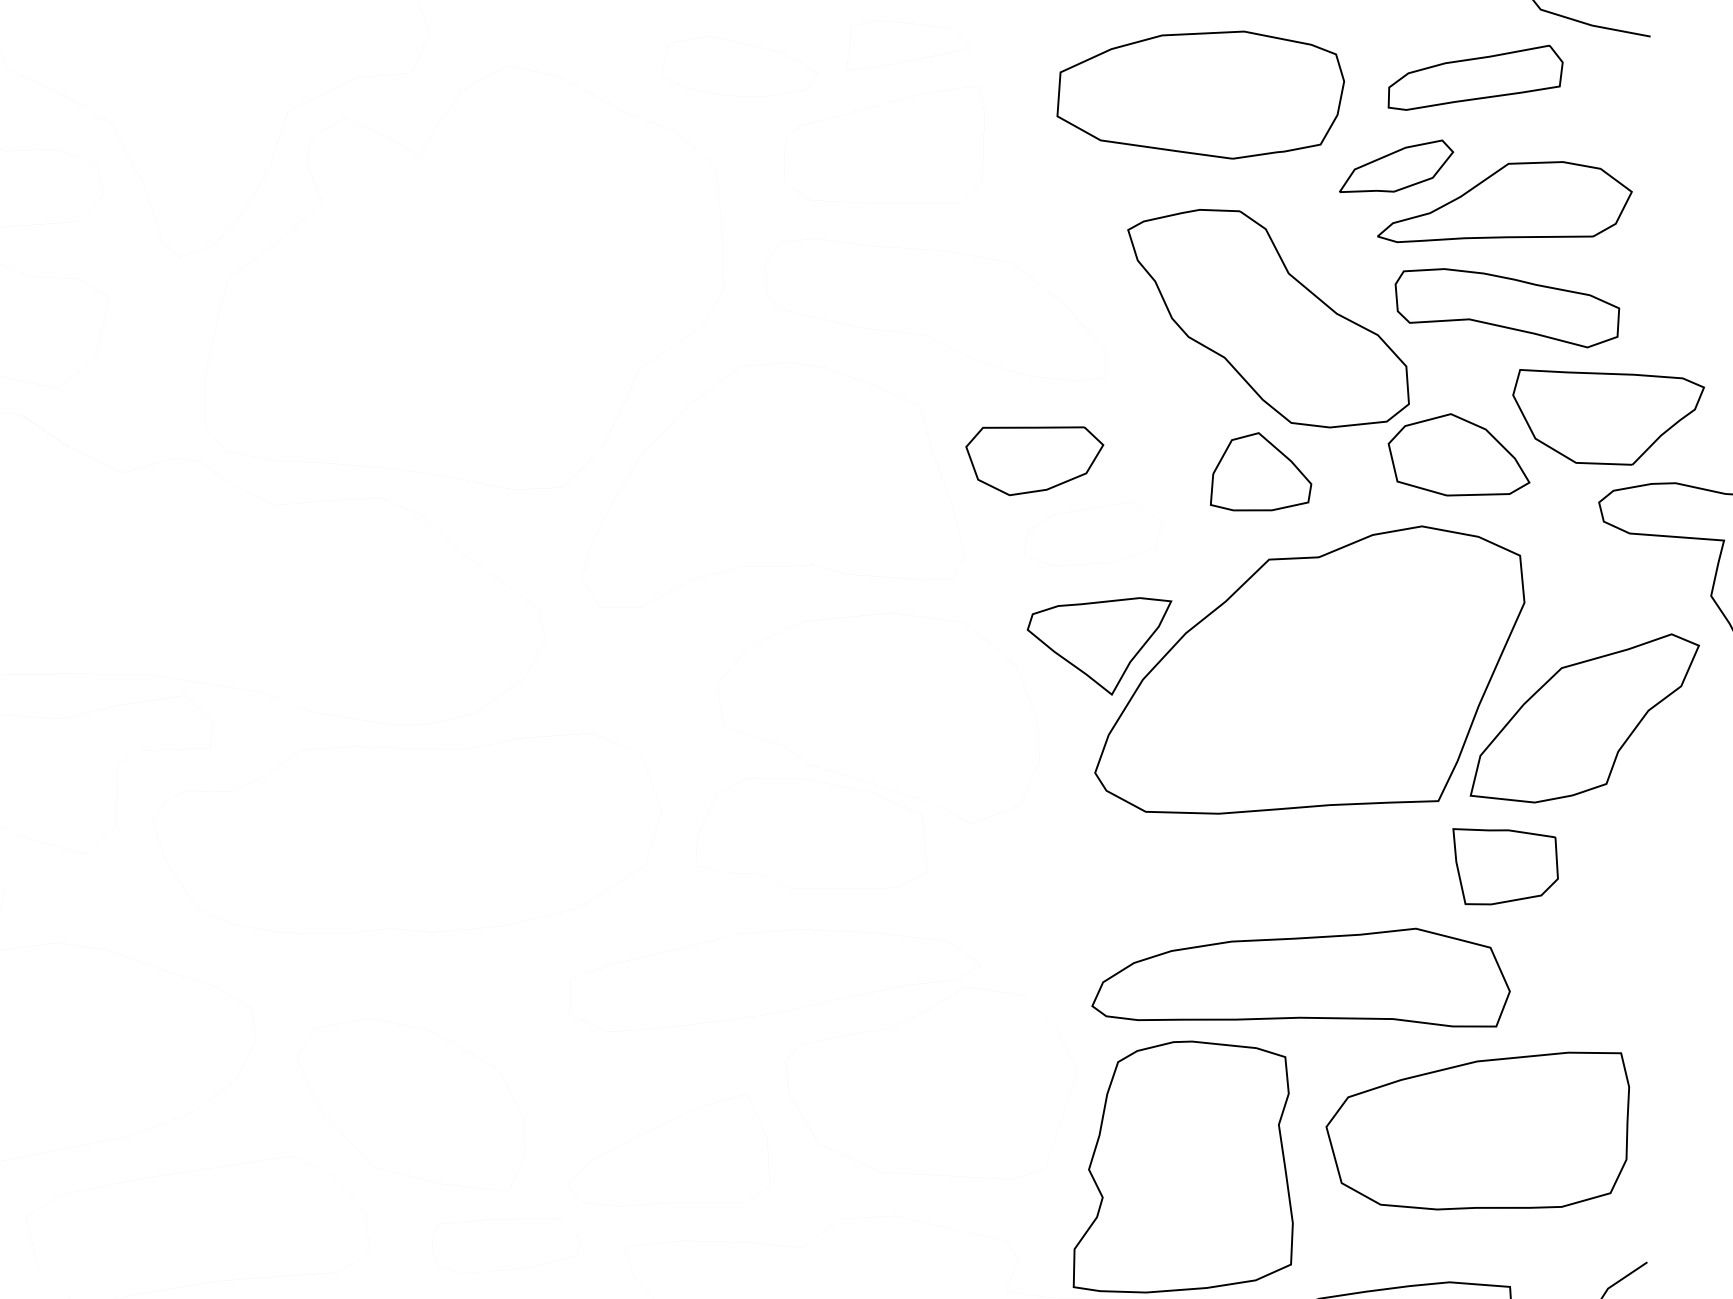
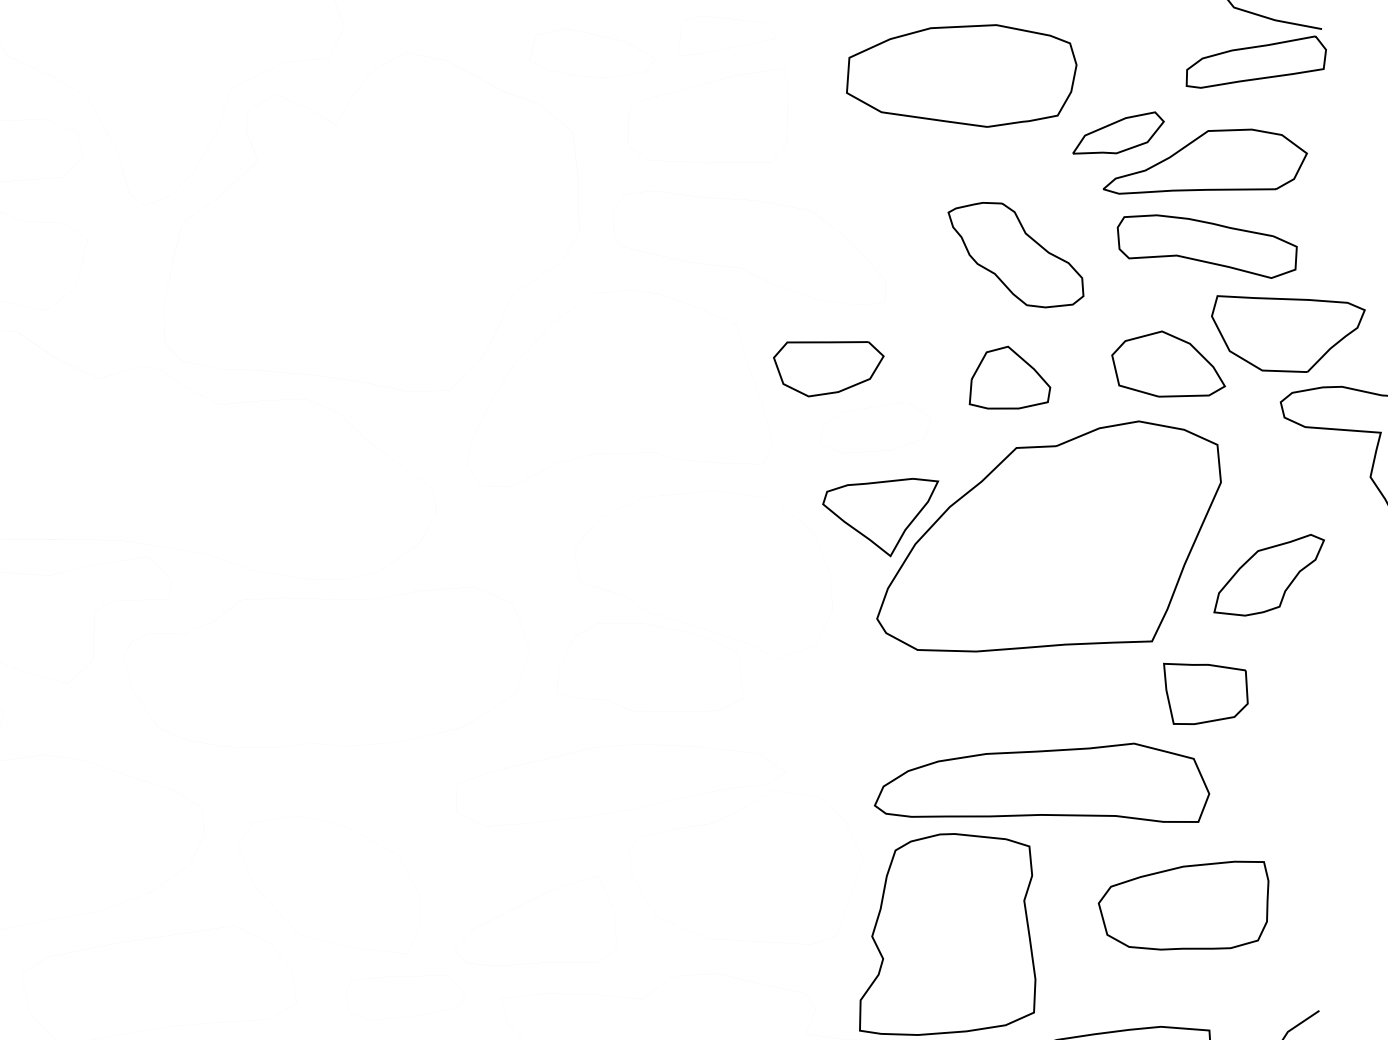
part: (1475, 77) -> (1256, 61), moved
part: (1268, 318) -> (1015, 254), size x0.6
part: (1584, 718) -> (1269, 575), size x0.6
part: (1477, 1130) -> (1183, 905), size x0.7

